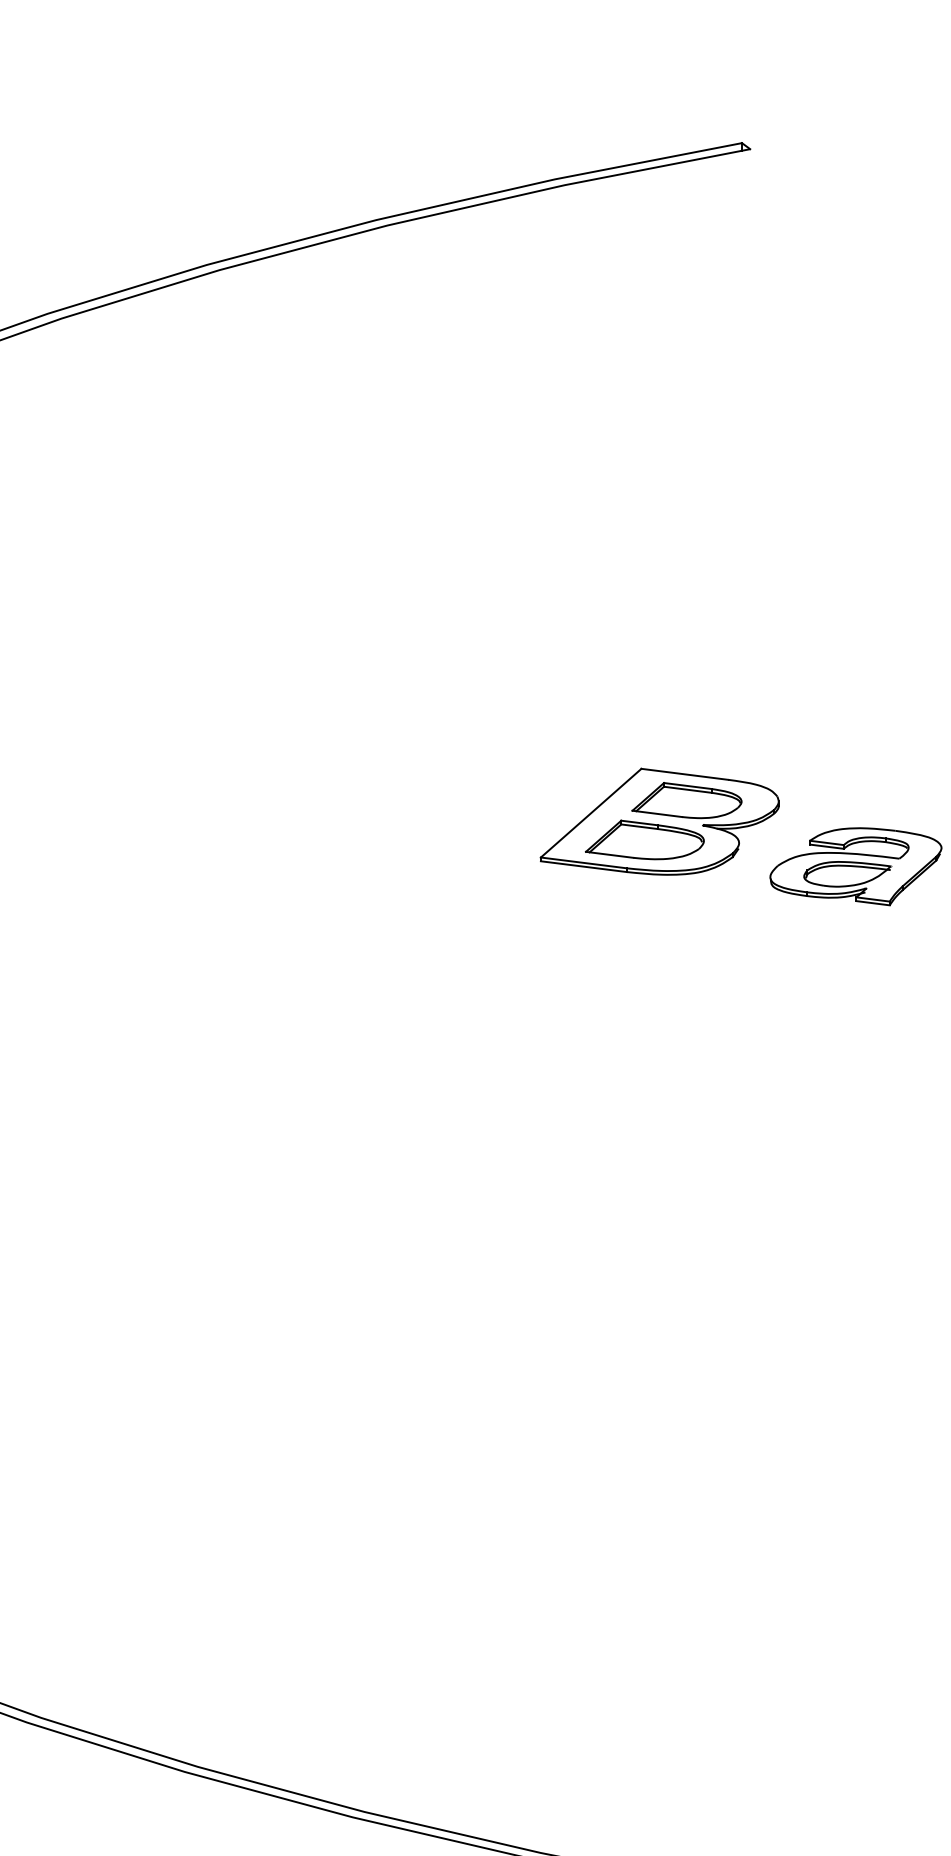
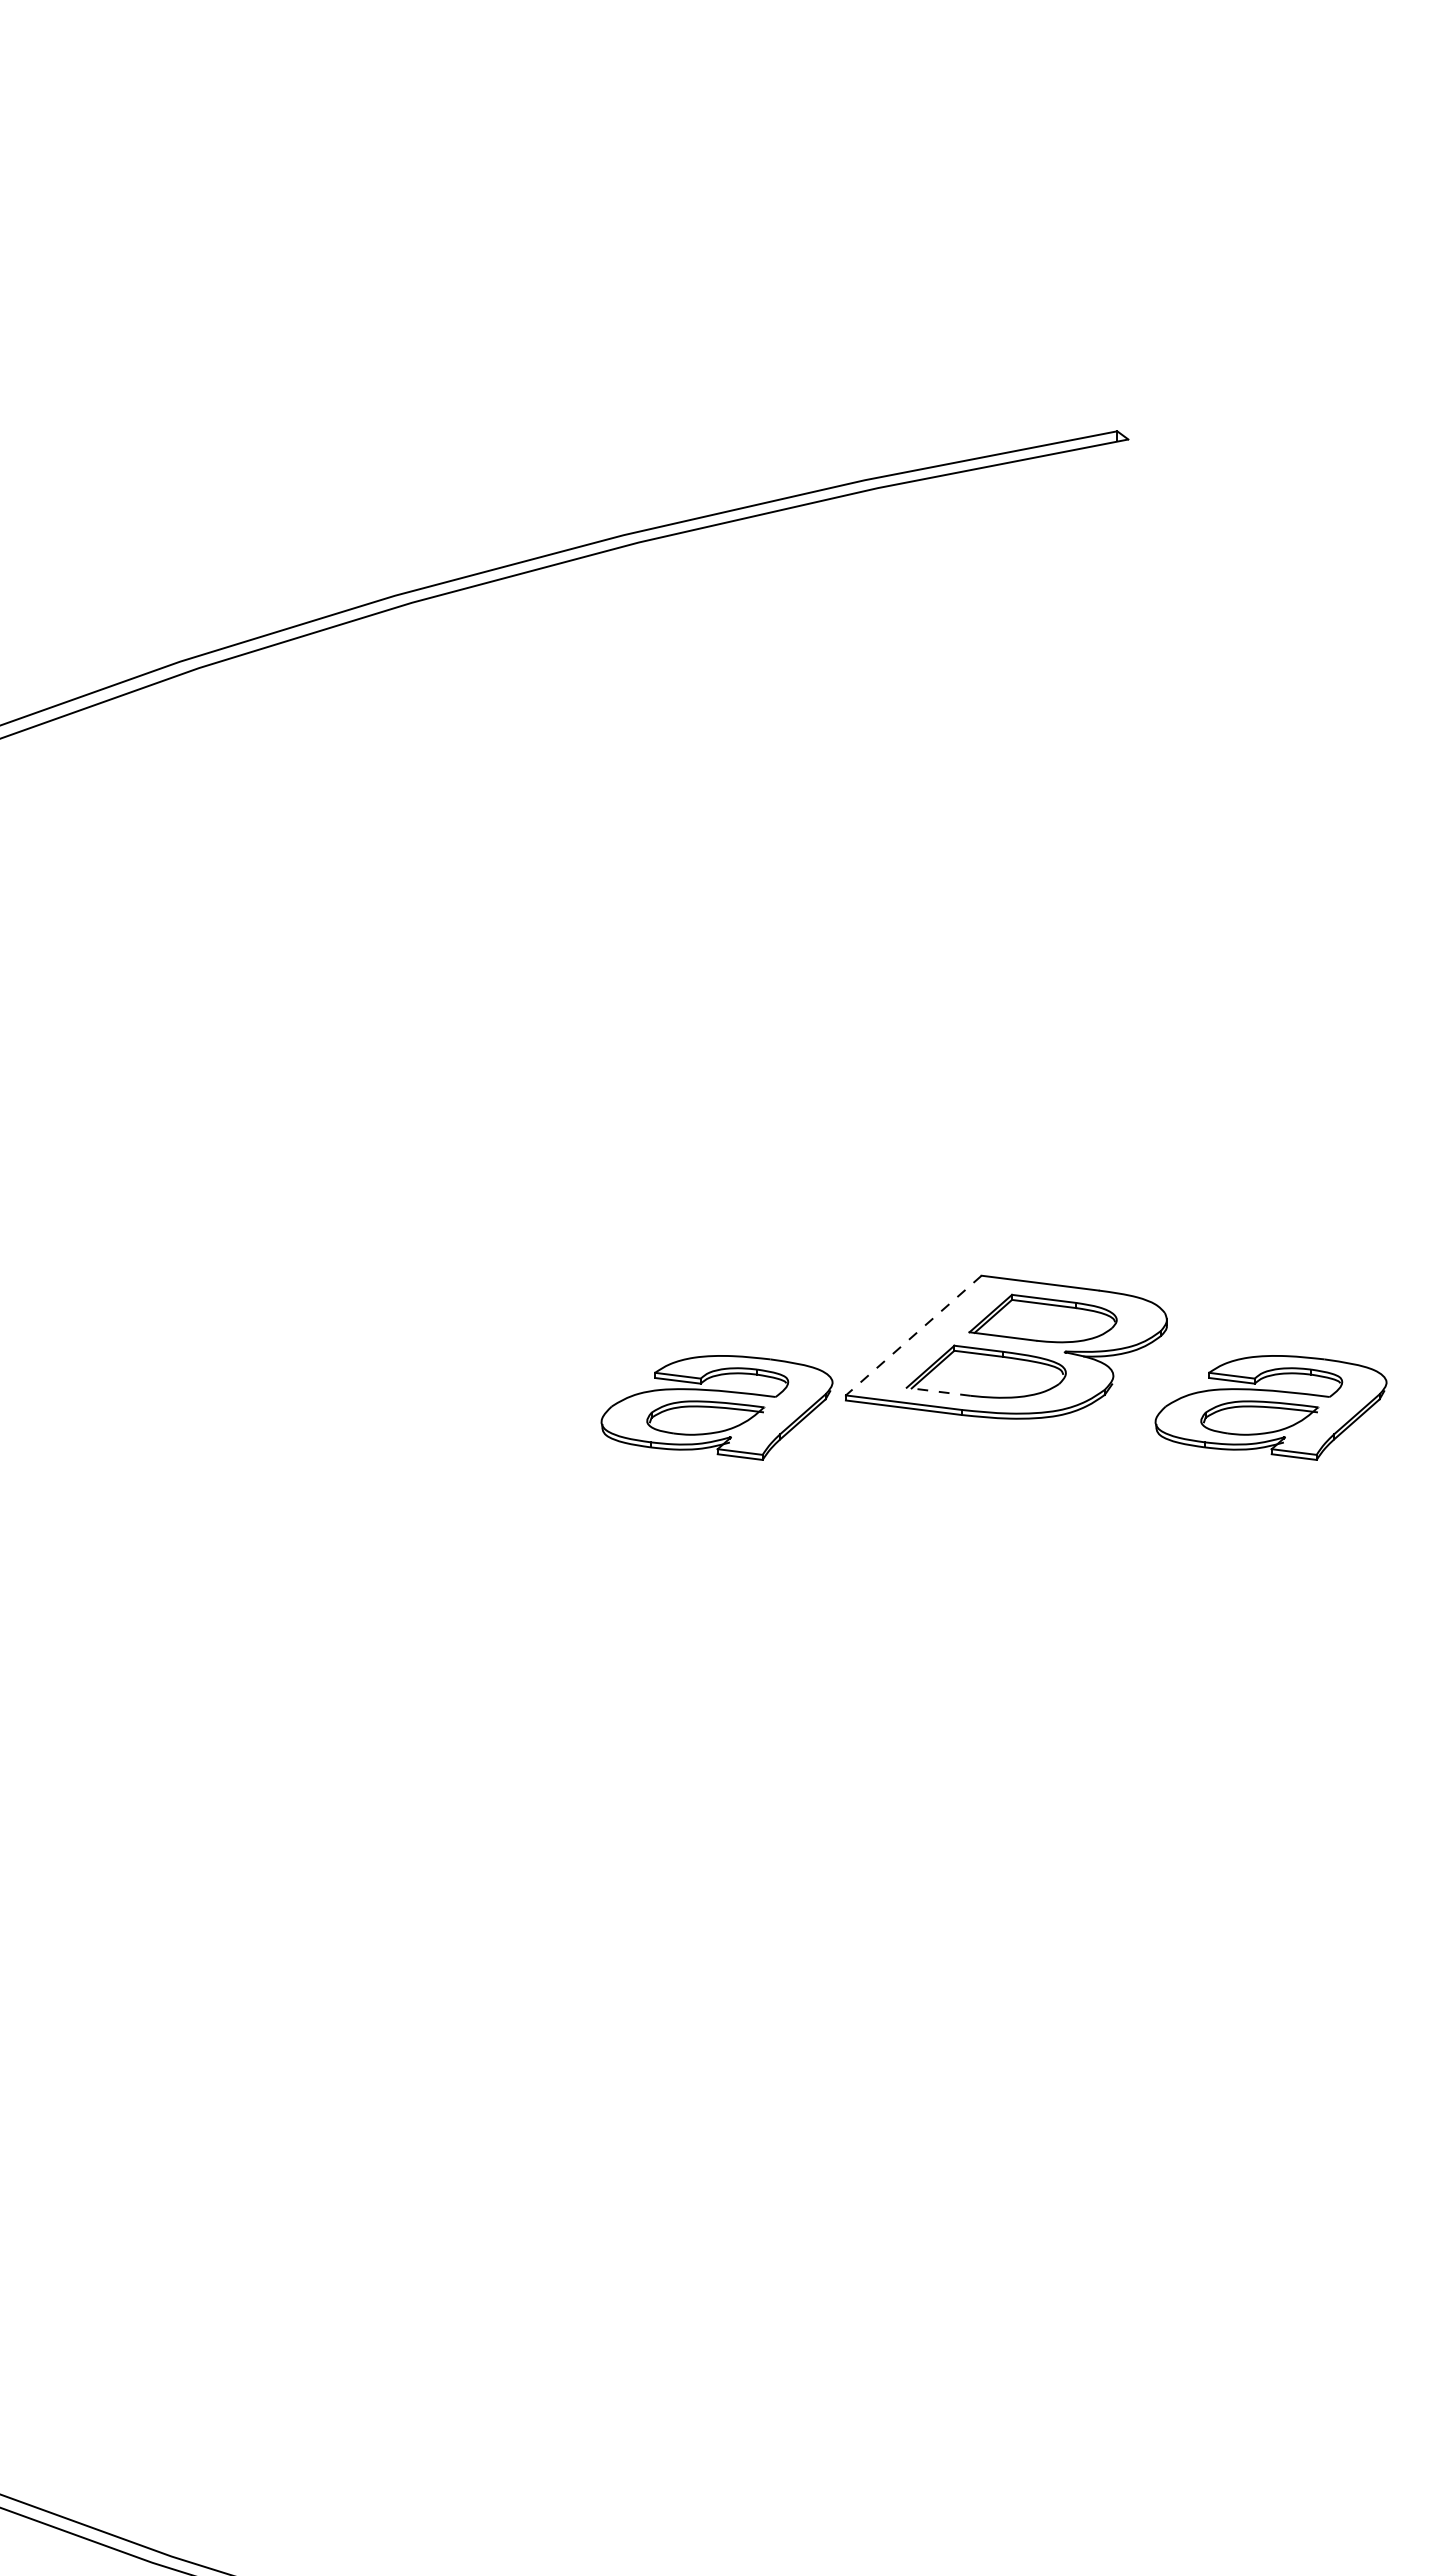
line: (590, 813) -> (913, 1335), solid -> dashed
line: (609, 854) -> (938, 1391), solid -> dashed
part: (445, 866) -> (716, 1407), added

